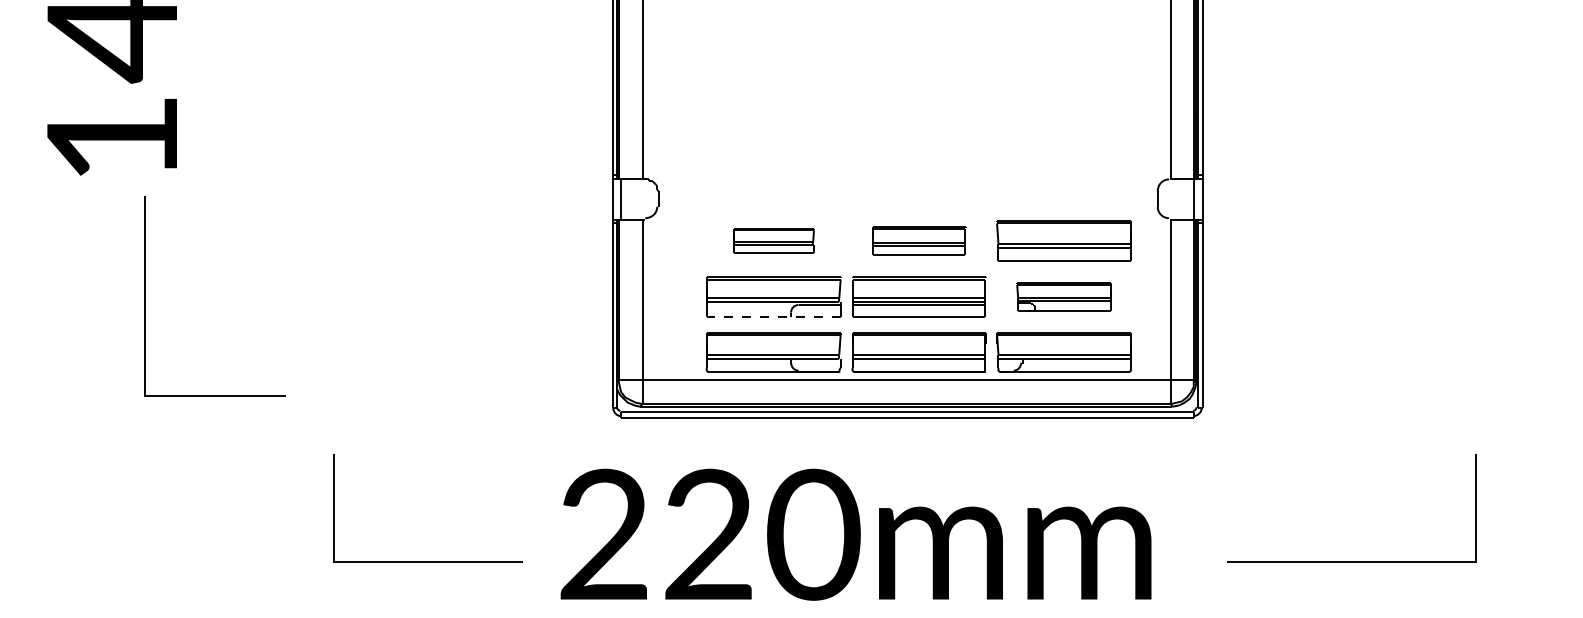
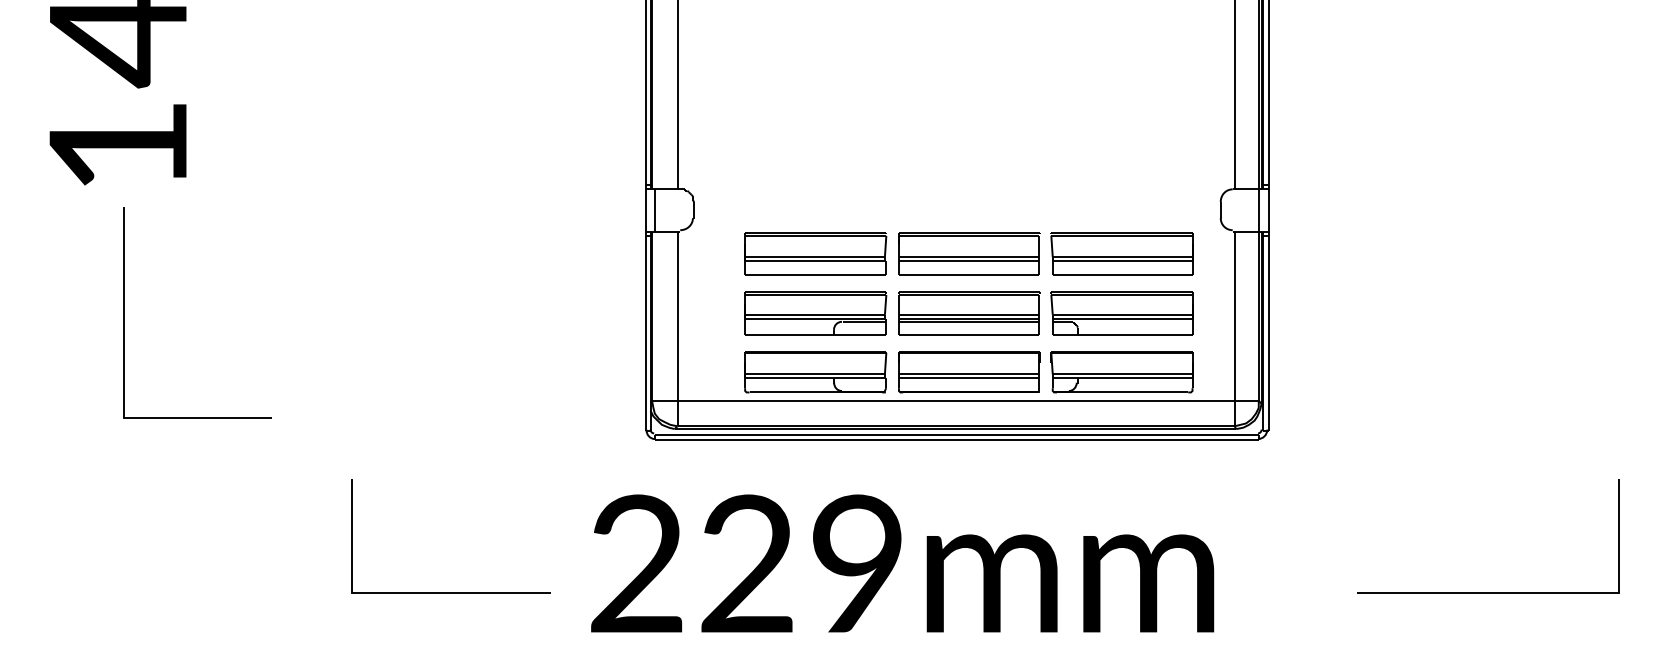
part: (773, 240) -> (815, 253), size x1.67
part: (919, 240) -> (969, 253), size x1.43
line: (145, 296) -> (124, 312), moved
part: (1063, 297) -> (1121, 313), size x1.43
line: (773, 317) -> (815, 334), dashed -> solid
text: (813, 535) -> (857, 564), 220mm -> 229mm
line: (1351, 561) -> (1488, 592), moved

